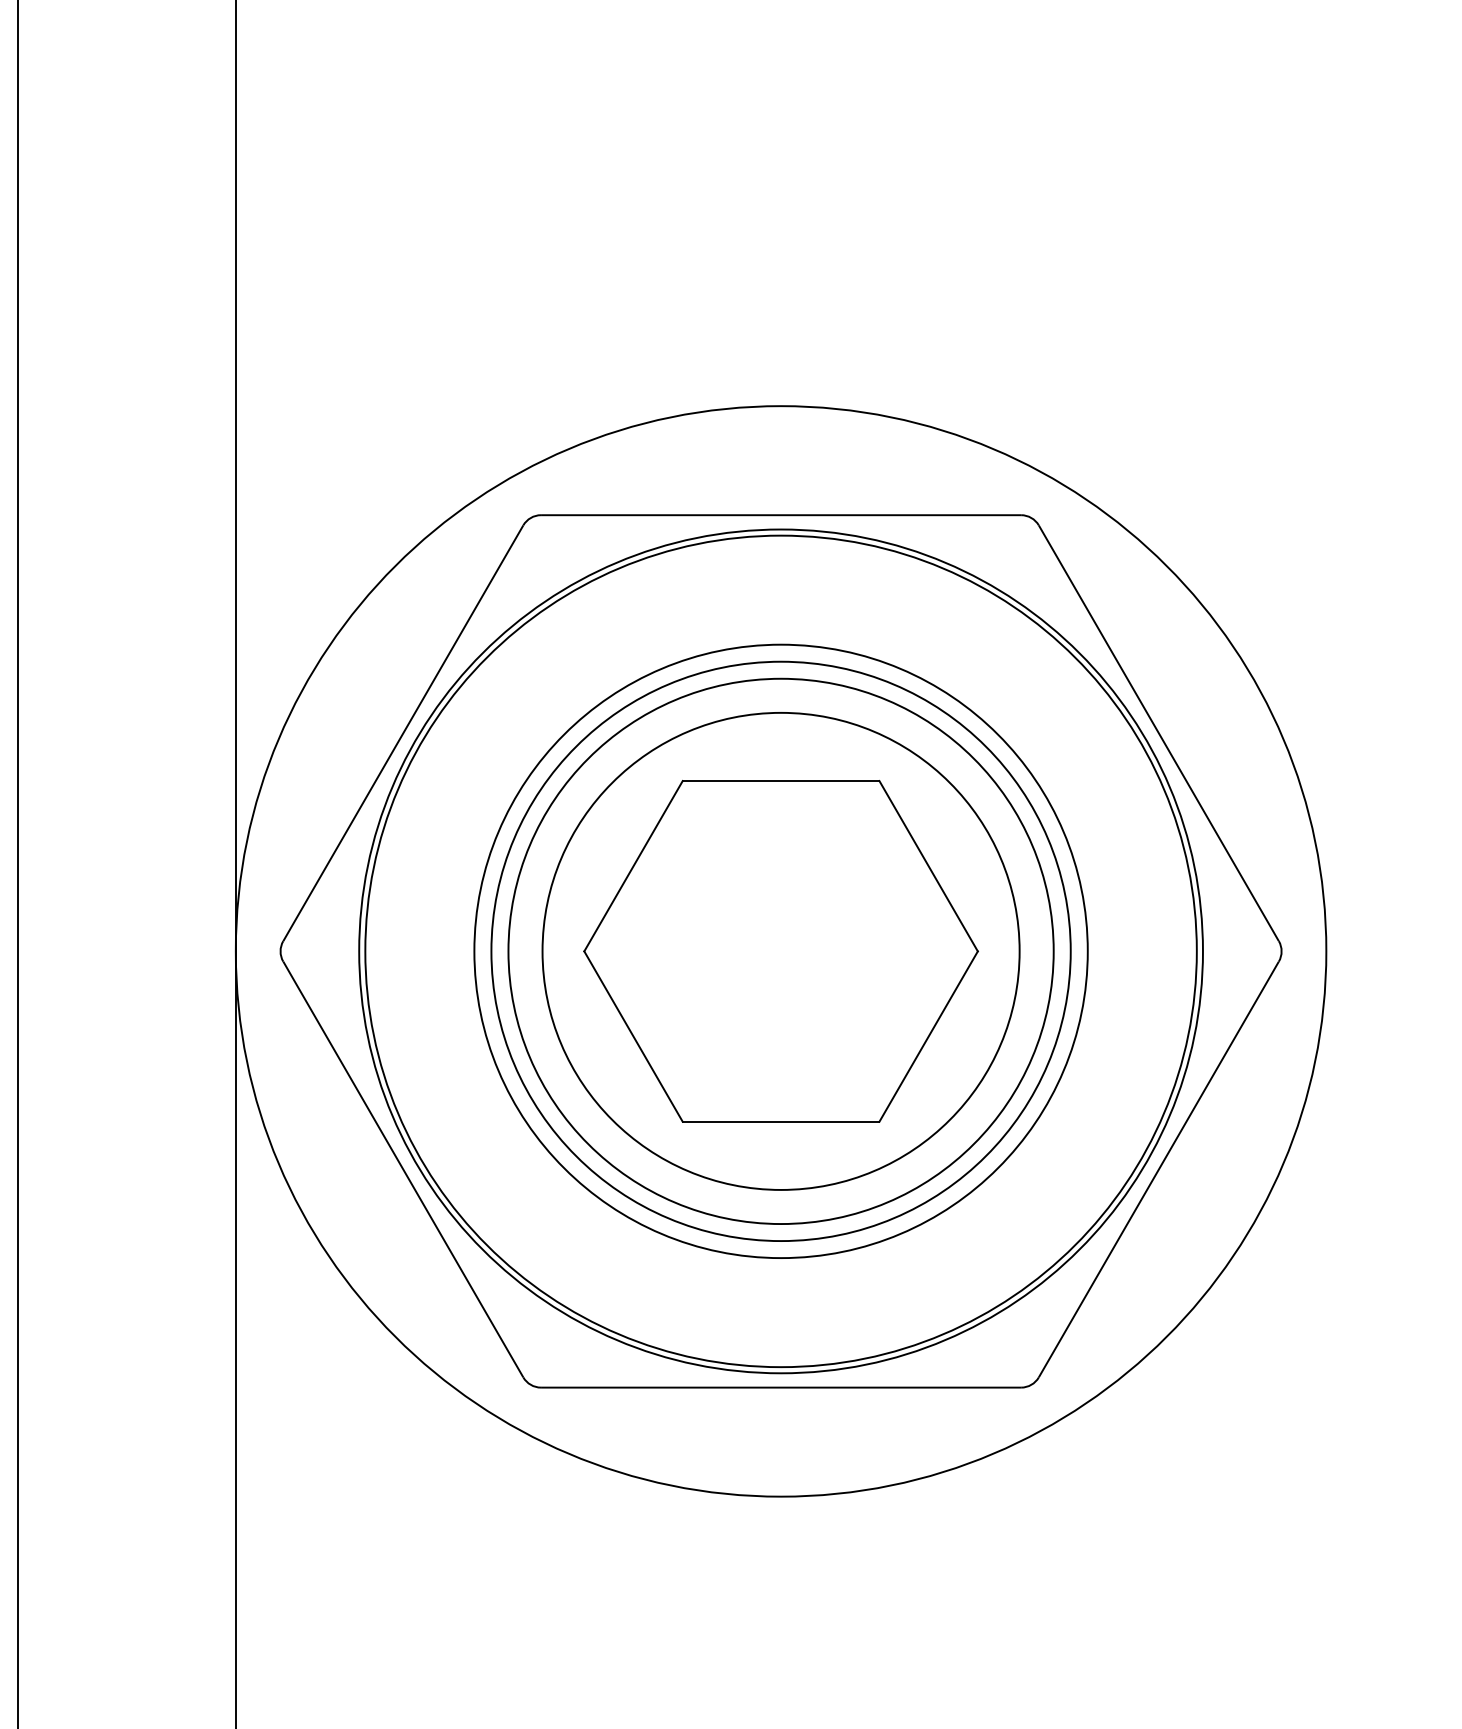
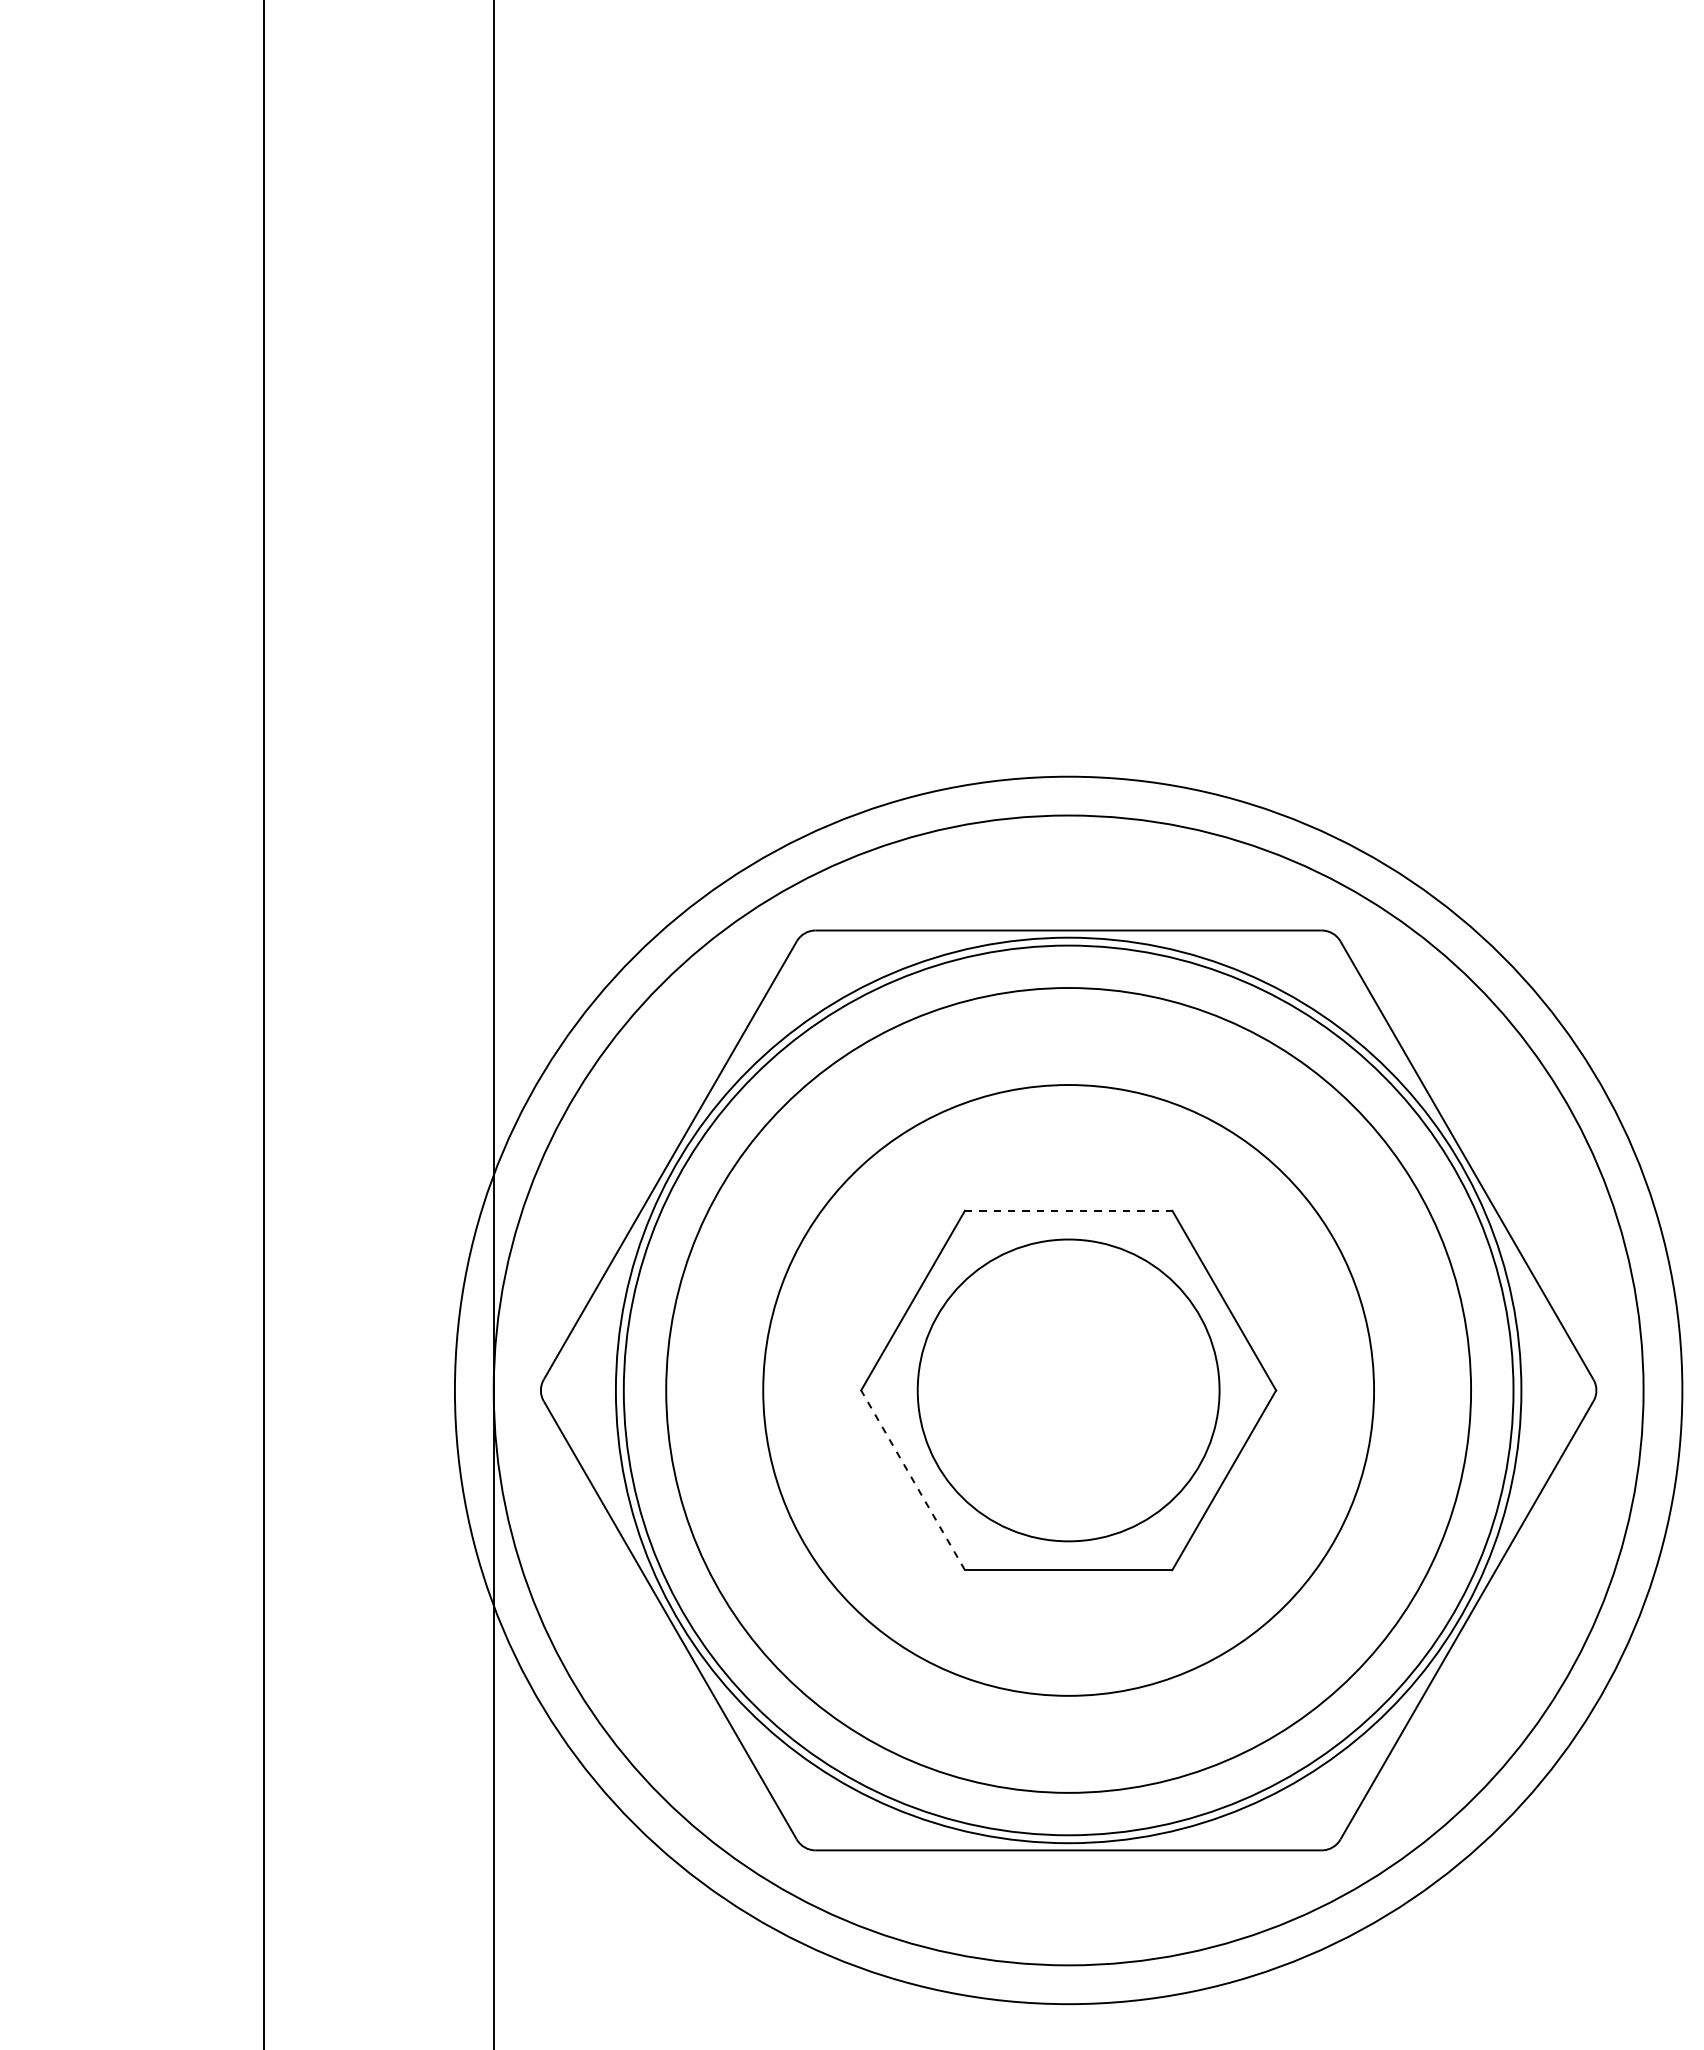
line: (780, 780) -> (1068, 1210), solid -> dashed
circle: (780, 950) -> (1068, 1389), size x0.6
circle: (780, 950) -> (1068, 1389), size x1.4
circle: (780, 951) -> (1068, 1390), size x1.4
circle: (780, 951) -> (1068, 1390), size x1.4
line: (633, 1036) -> (913, 1480), solid -> dashed

